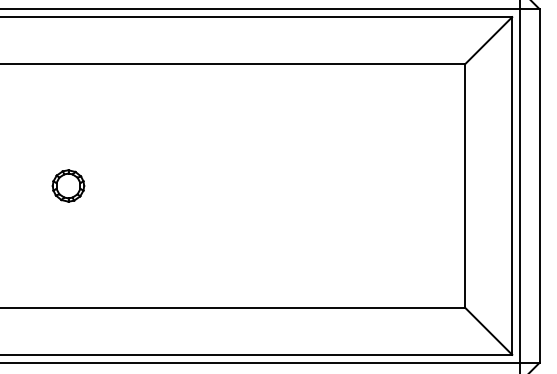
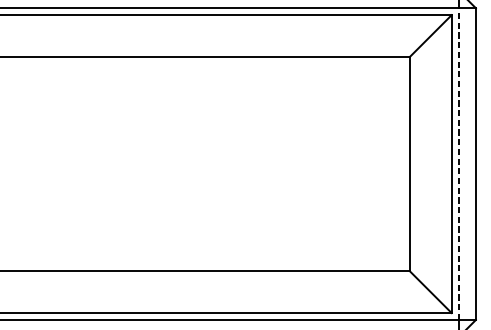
part: (68, 185) -> (60, 163), removed
line: (520, 186) -> (458, 164), solid -> dashed

